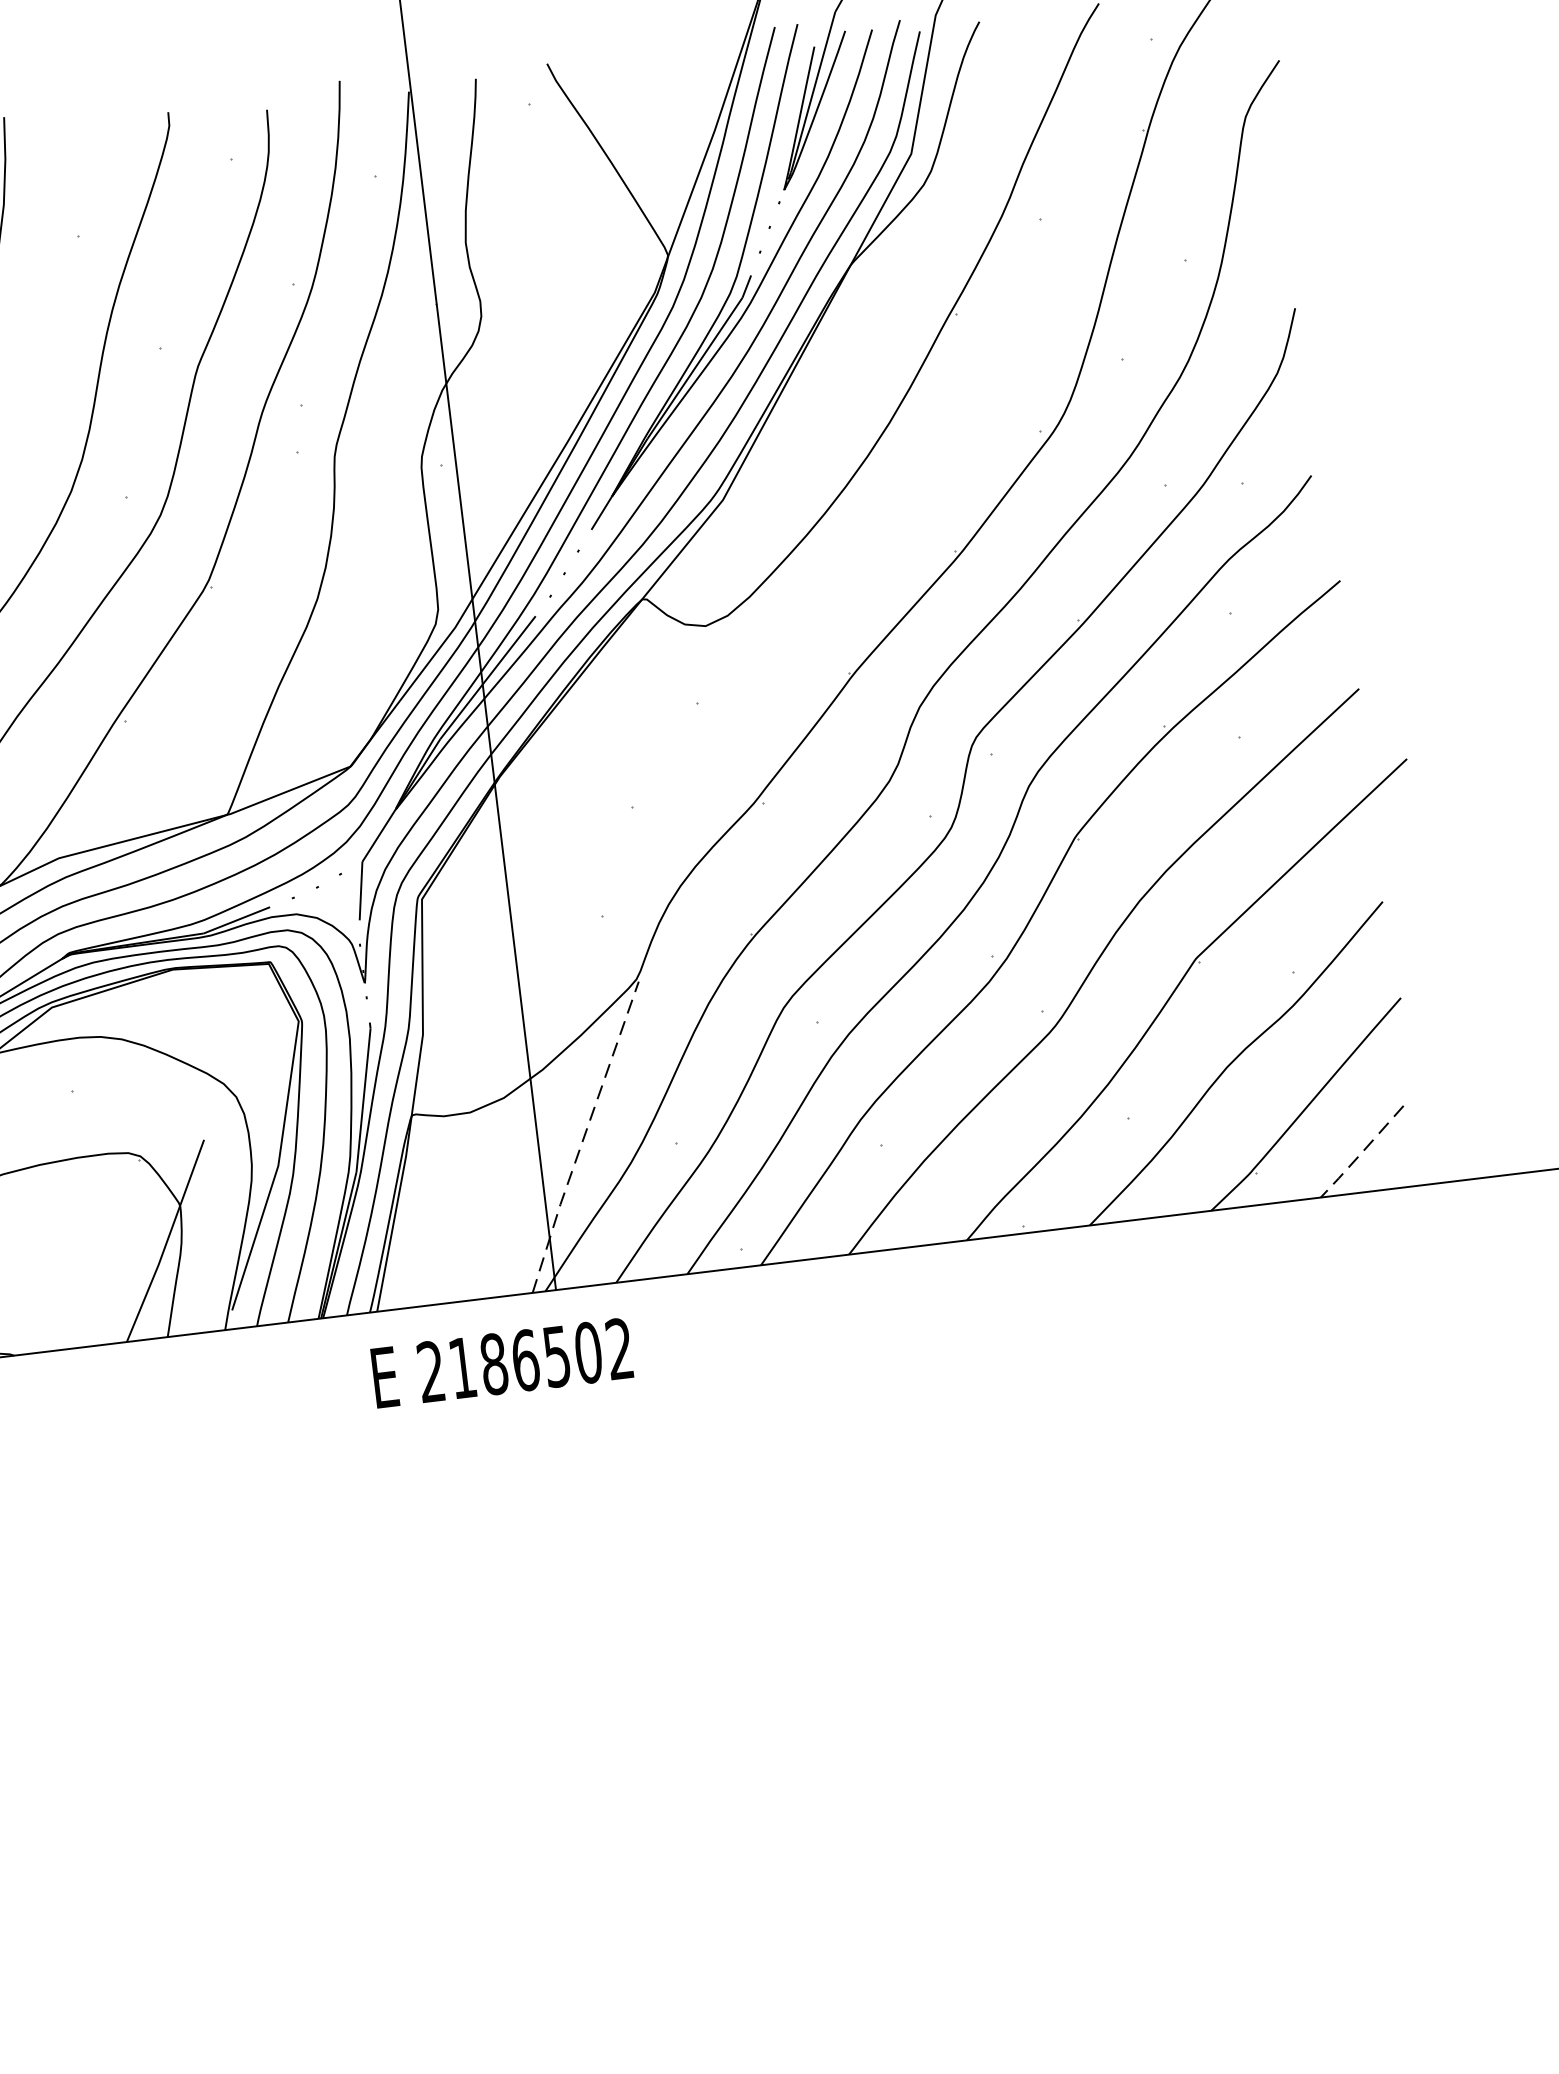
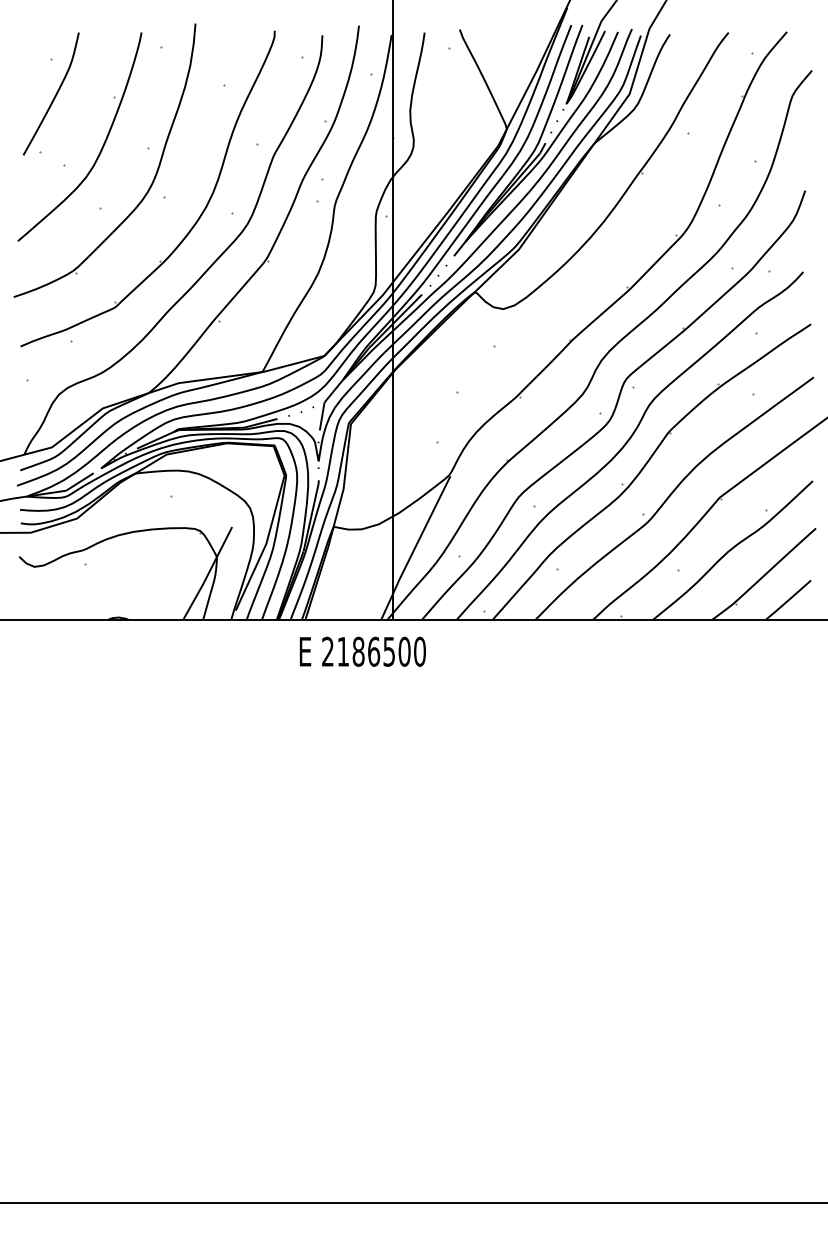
line: (584, 1136) -> (415, 547), dashed -> solid
line: (1360, 1152) -> (787, 600), dashed -> solid
text: (620, 1348) -> (420, 651), 2186502 -> 2186500

